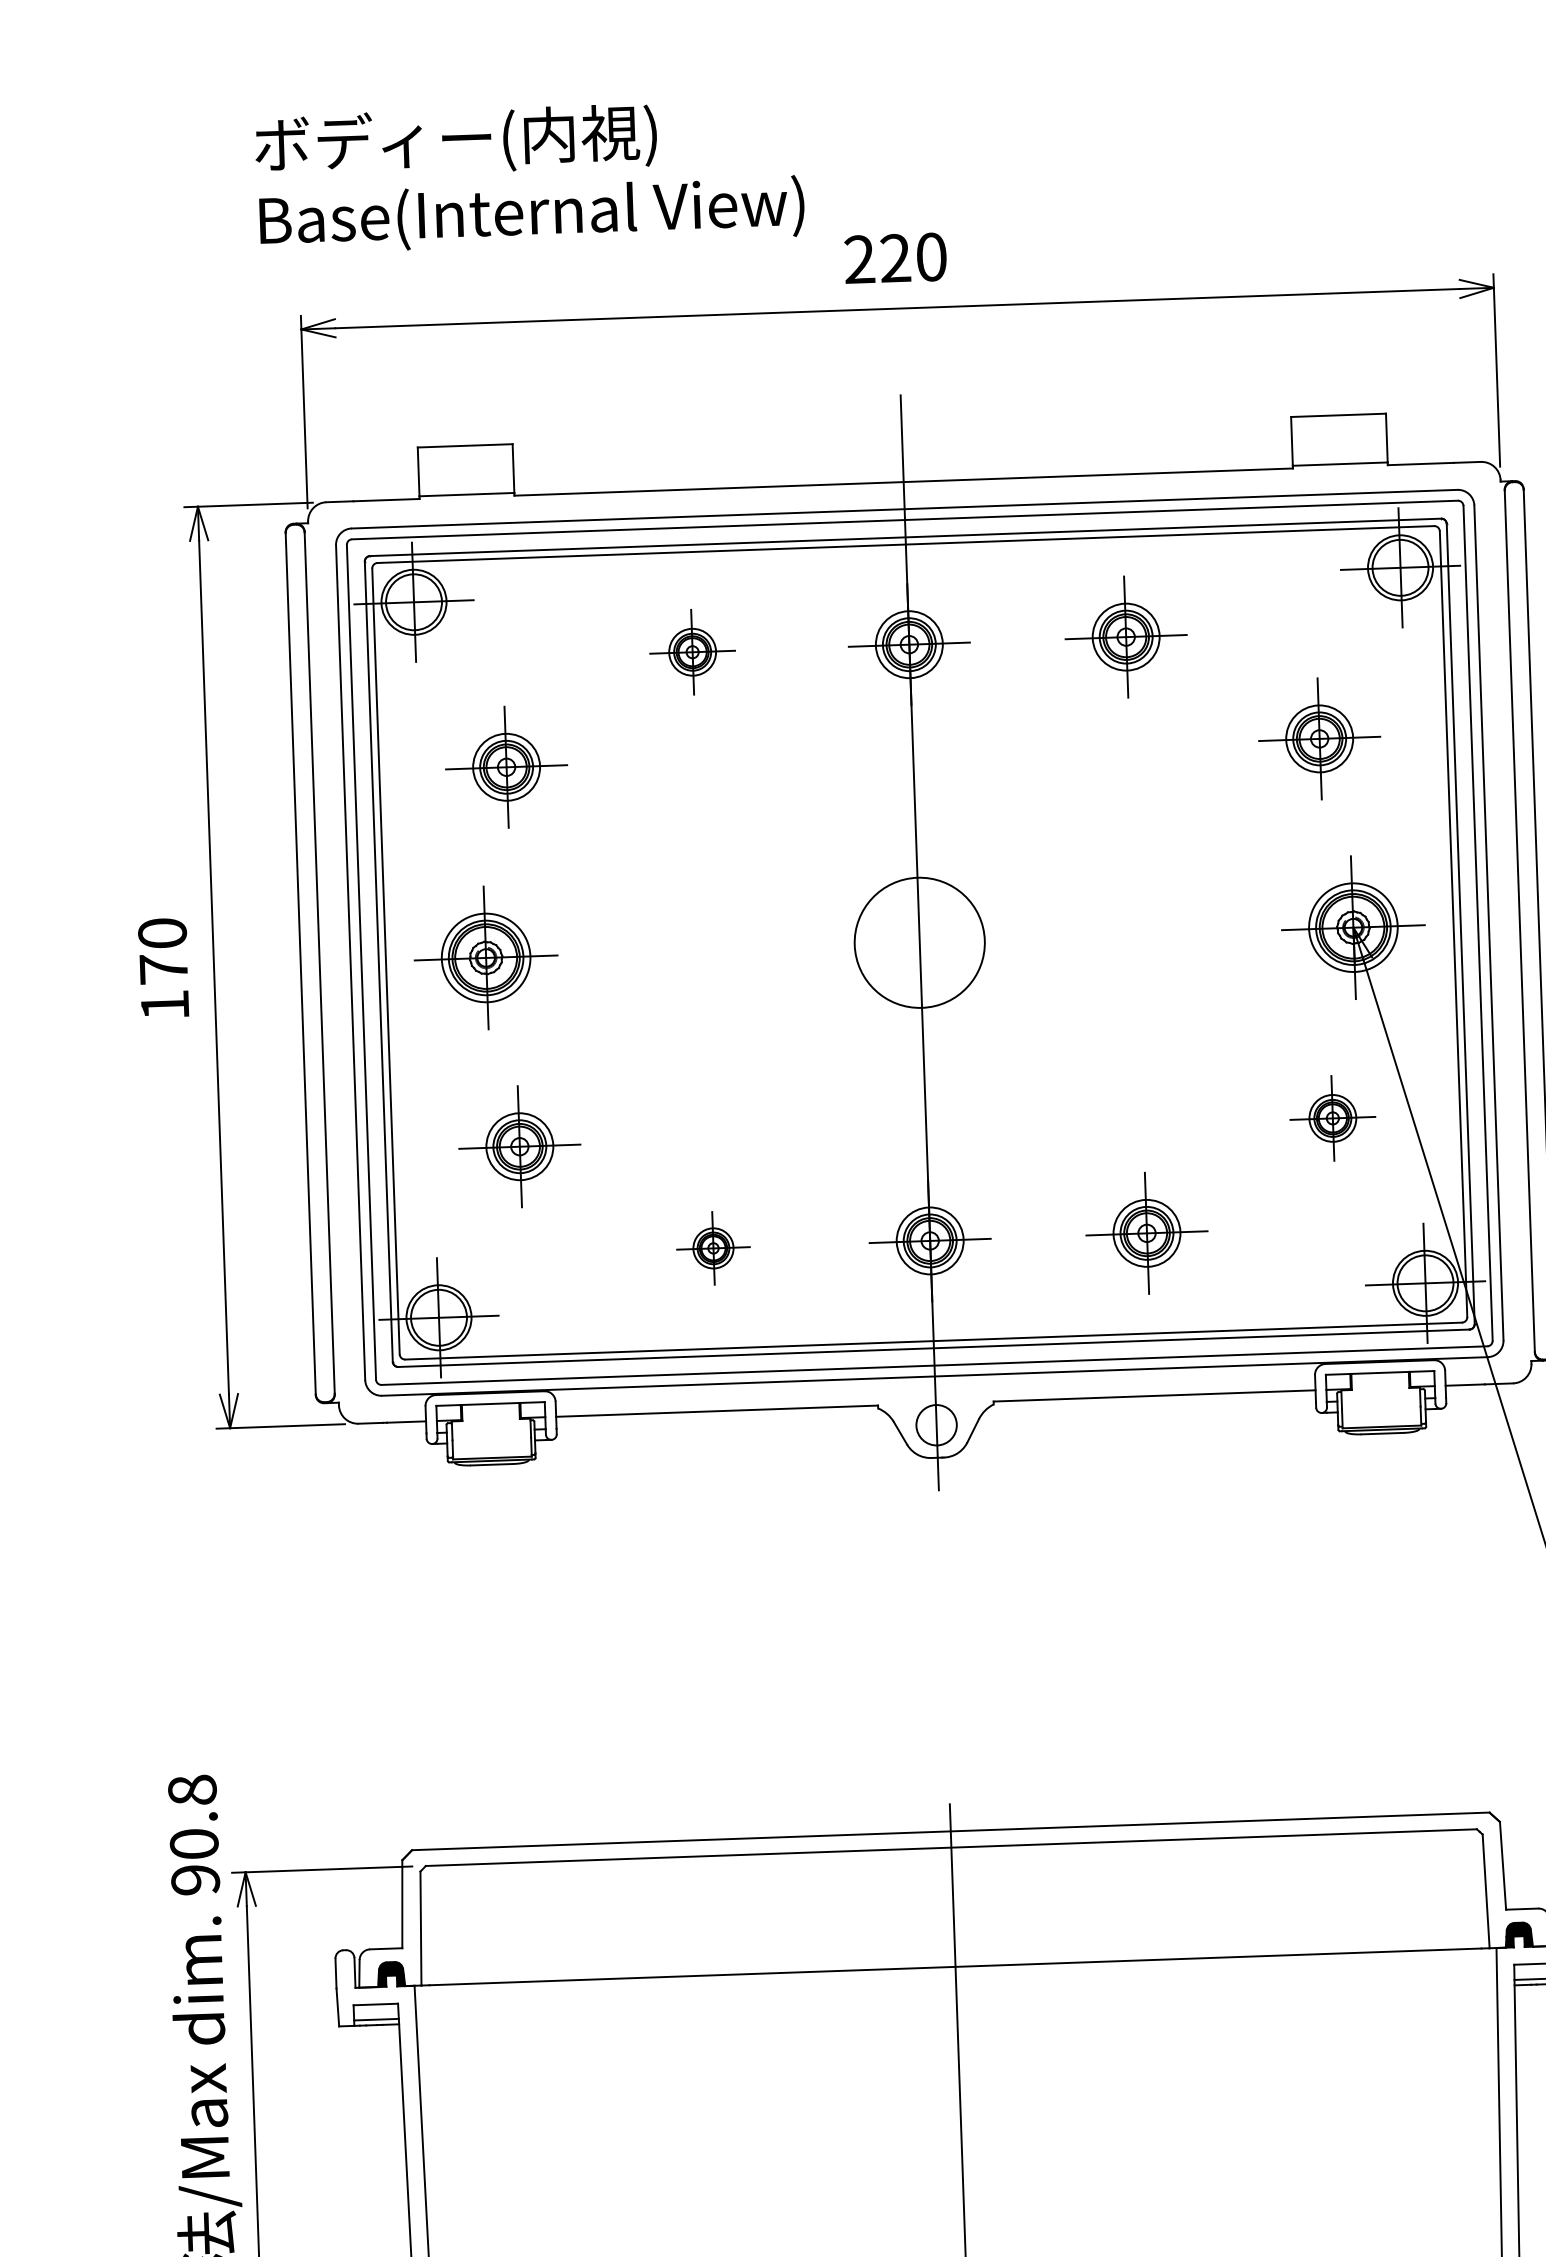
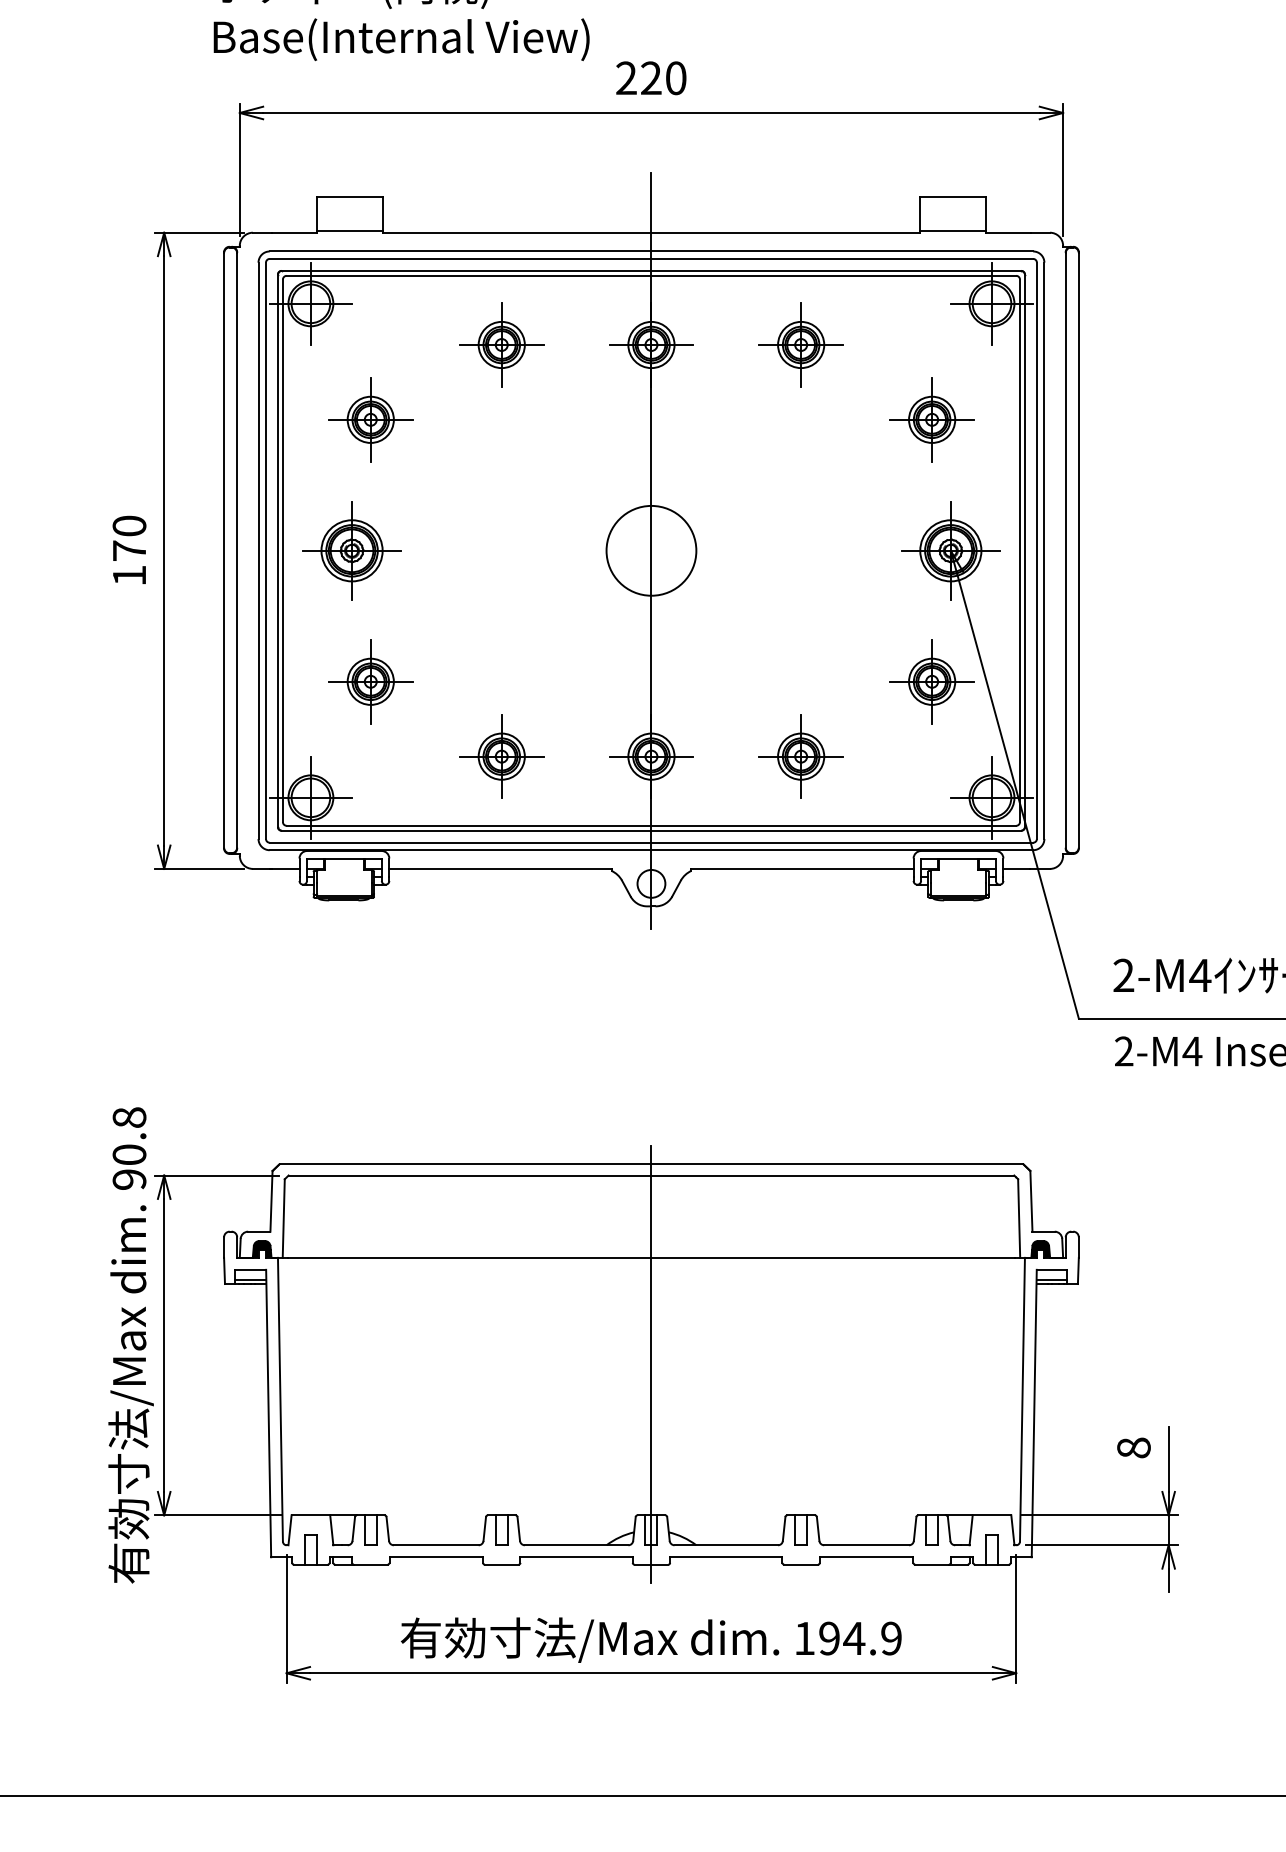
part: (692, 651) -> (501, 344), size x1.43
part: (1331, 1117) -> (931, 681), size x1.43
part: (712, 1248) -> (501, 756), size x1.67

